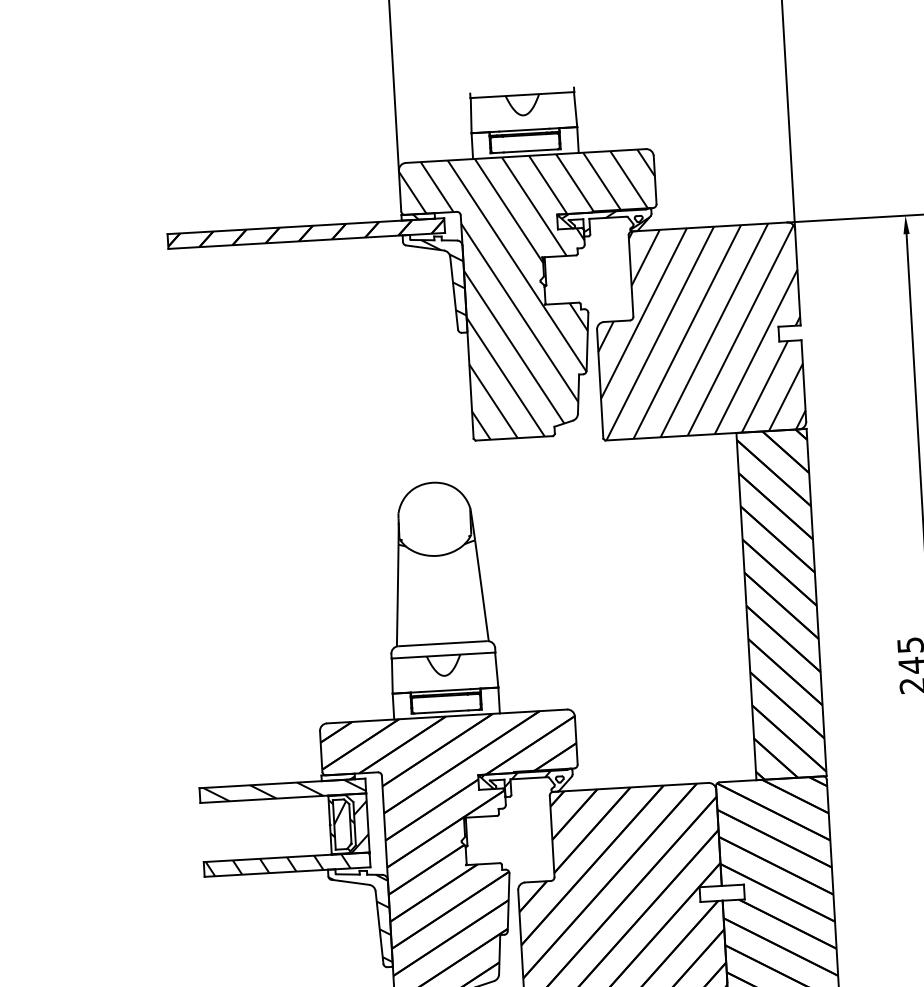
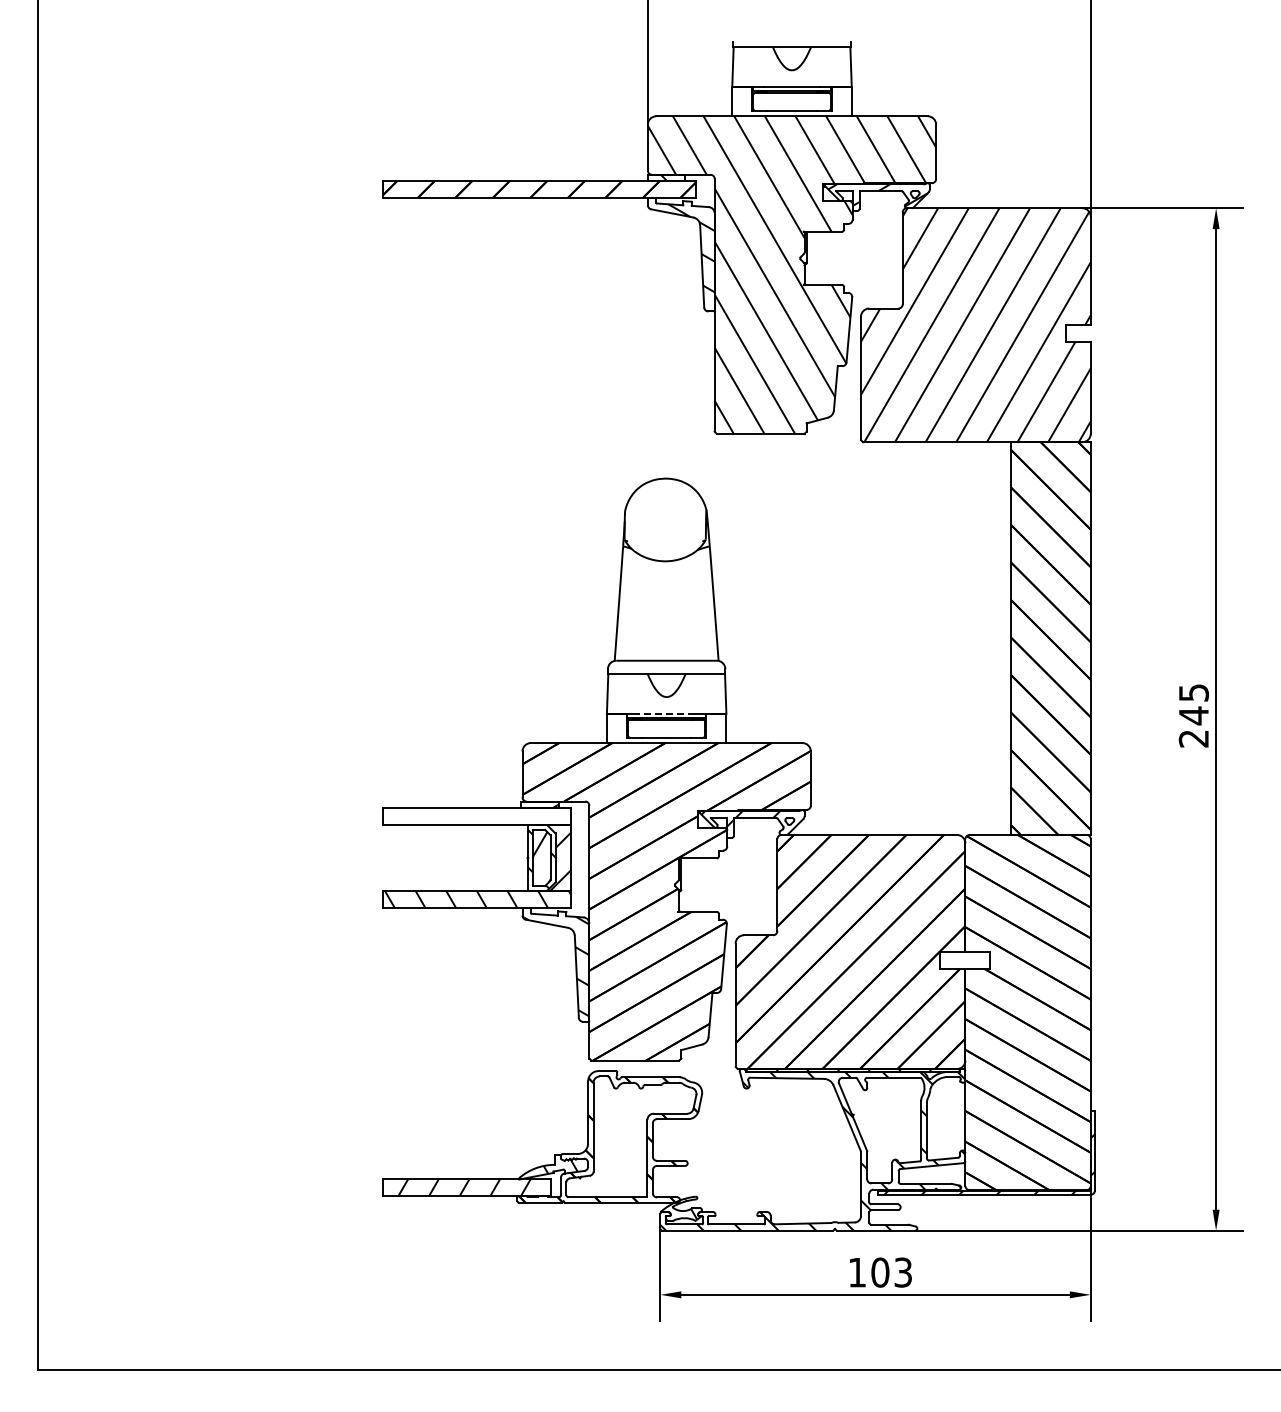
line: (445, 690) -> (666, 713), solid -> dashed
hatch: (284, 790) -> (478, 815), removed

